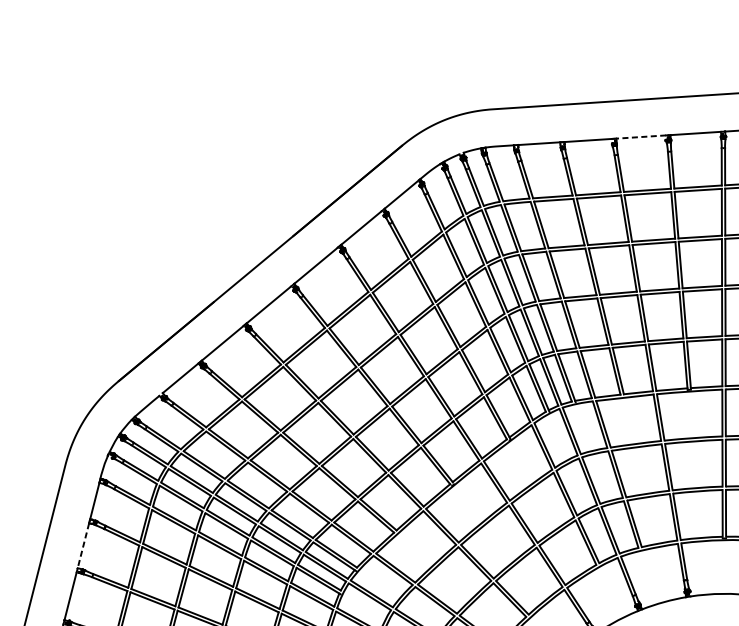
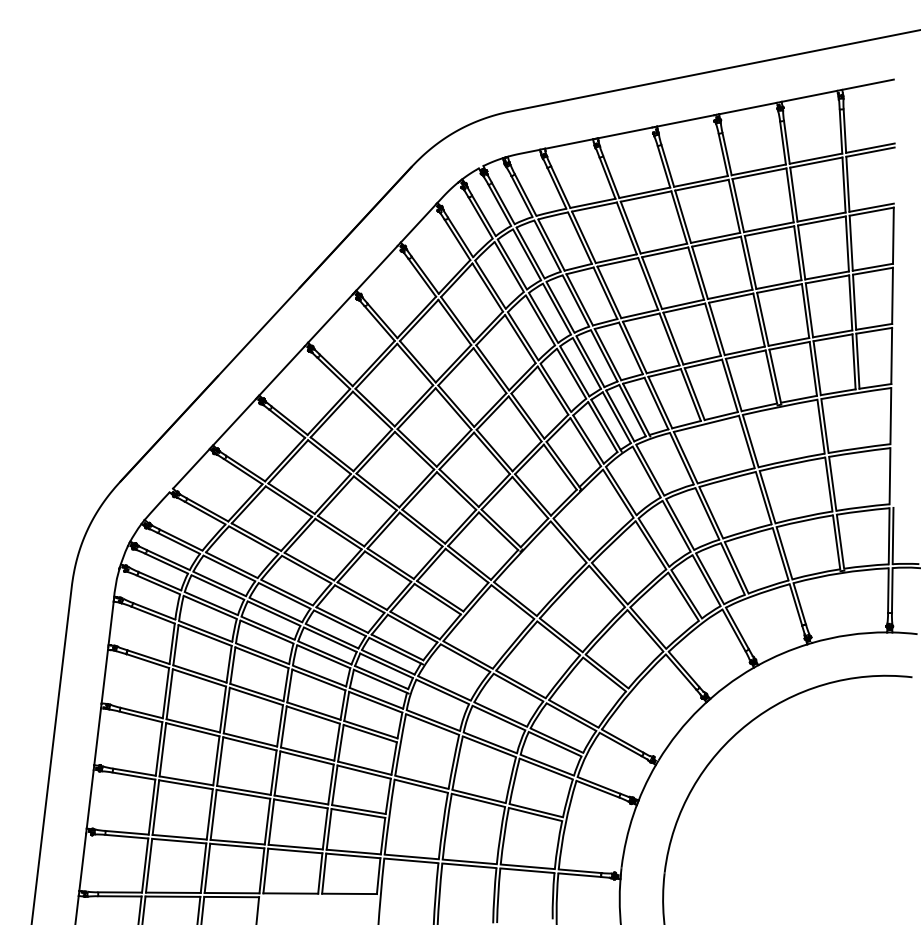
line: (641, 137) -> (685, 121), dashed -> solid
line: (83, 546) -> (104, 677), dashed -> solid

